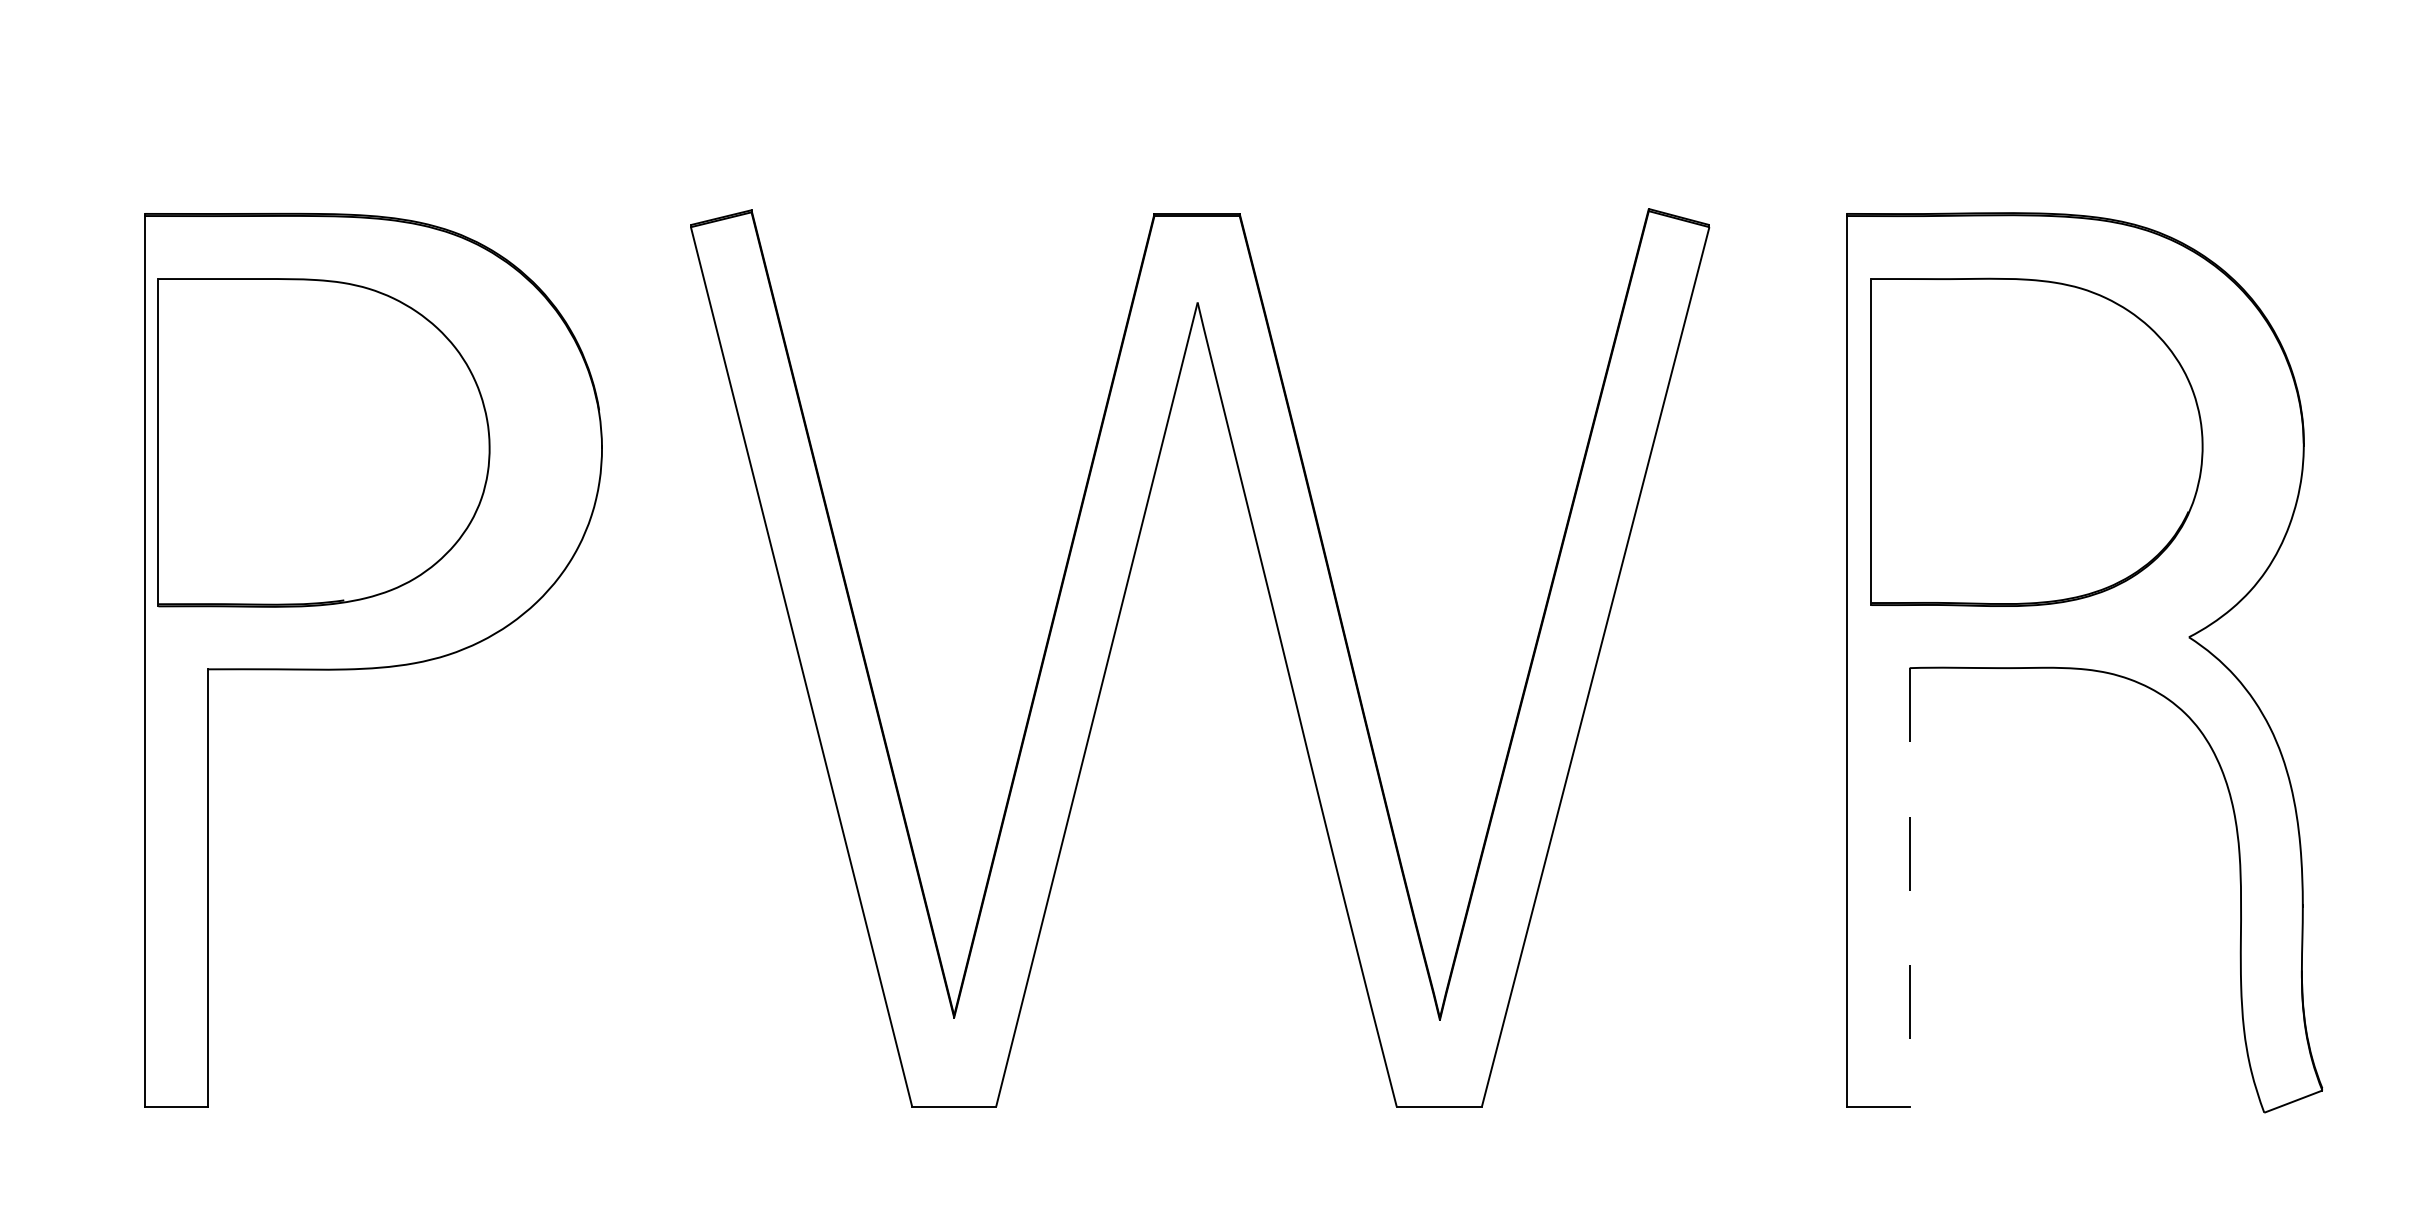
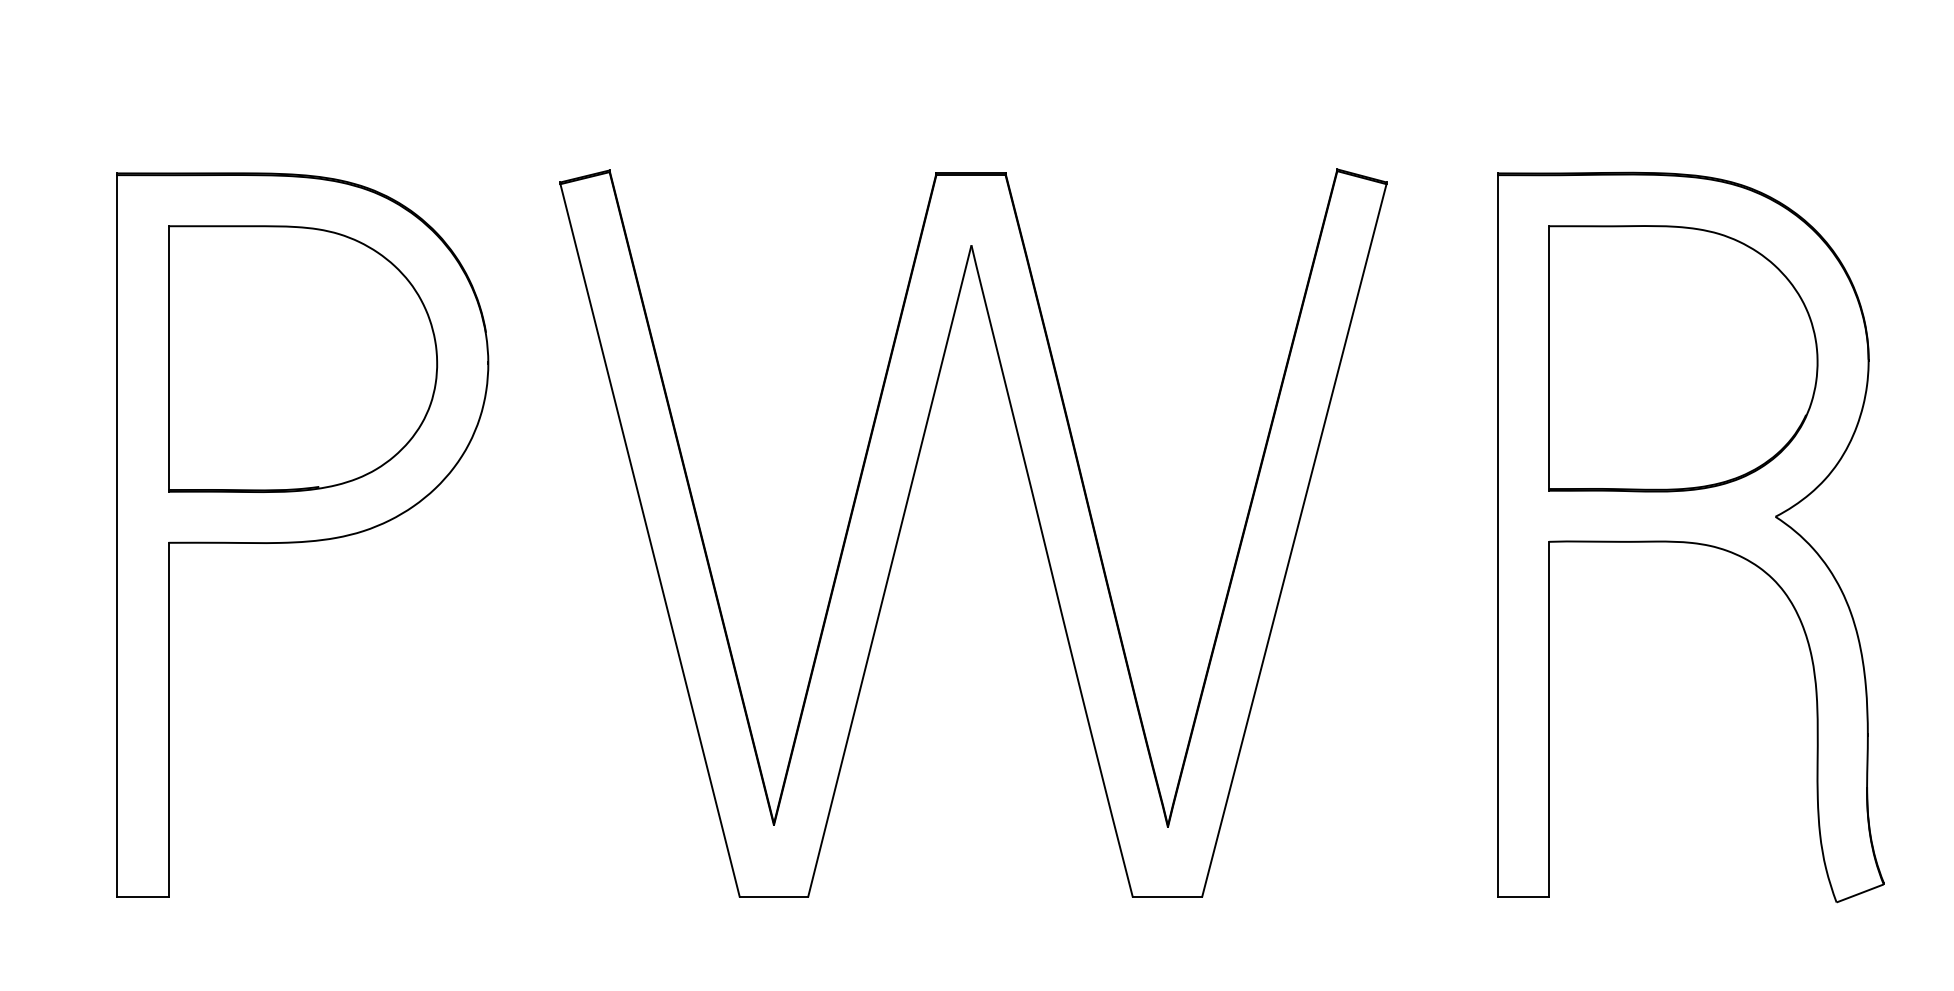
part: (324, 442) -> (303, 358), moved
part: (2037, 442) -> (1683, 358), moved
line: (1909, 887) -> (1548, 719), dashed -> solid

